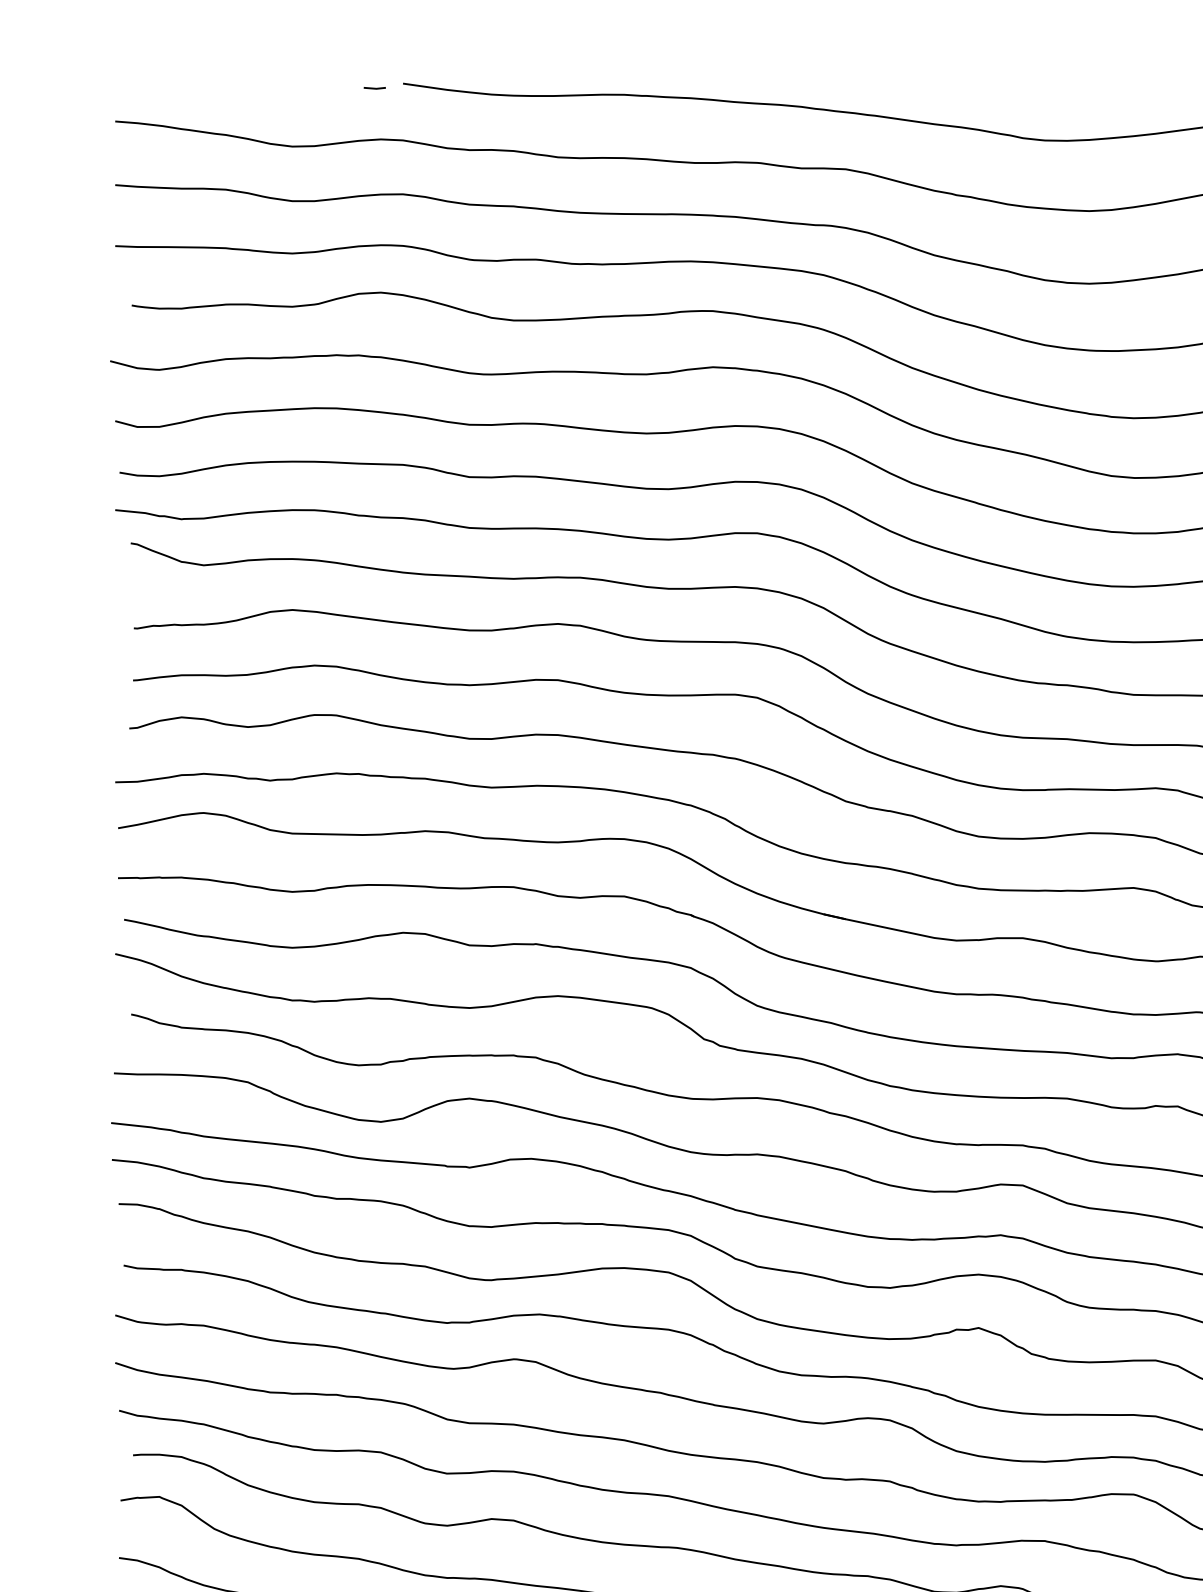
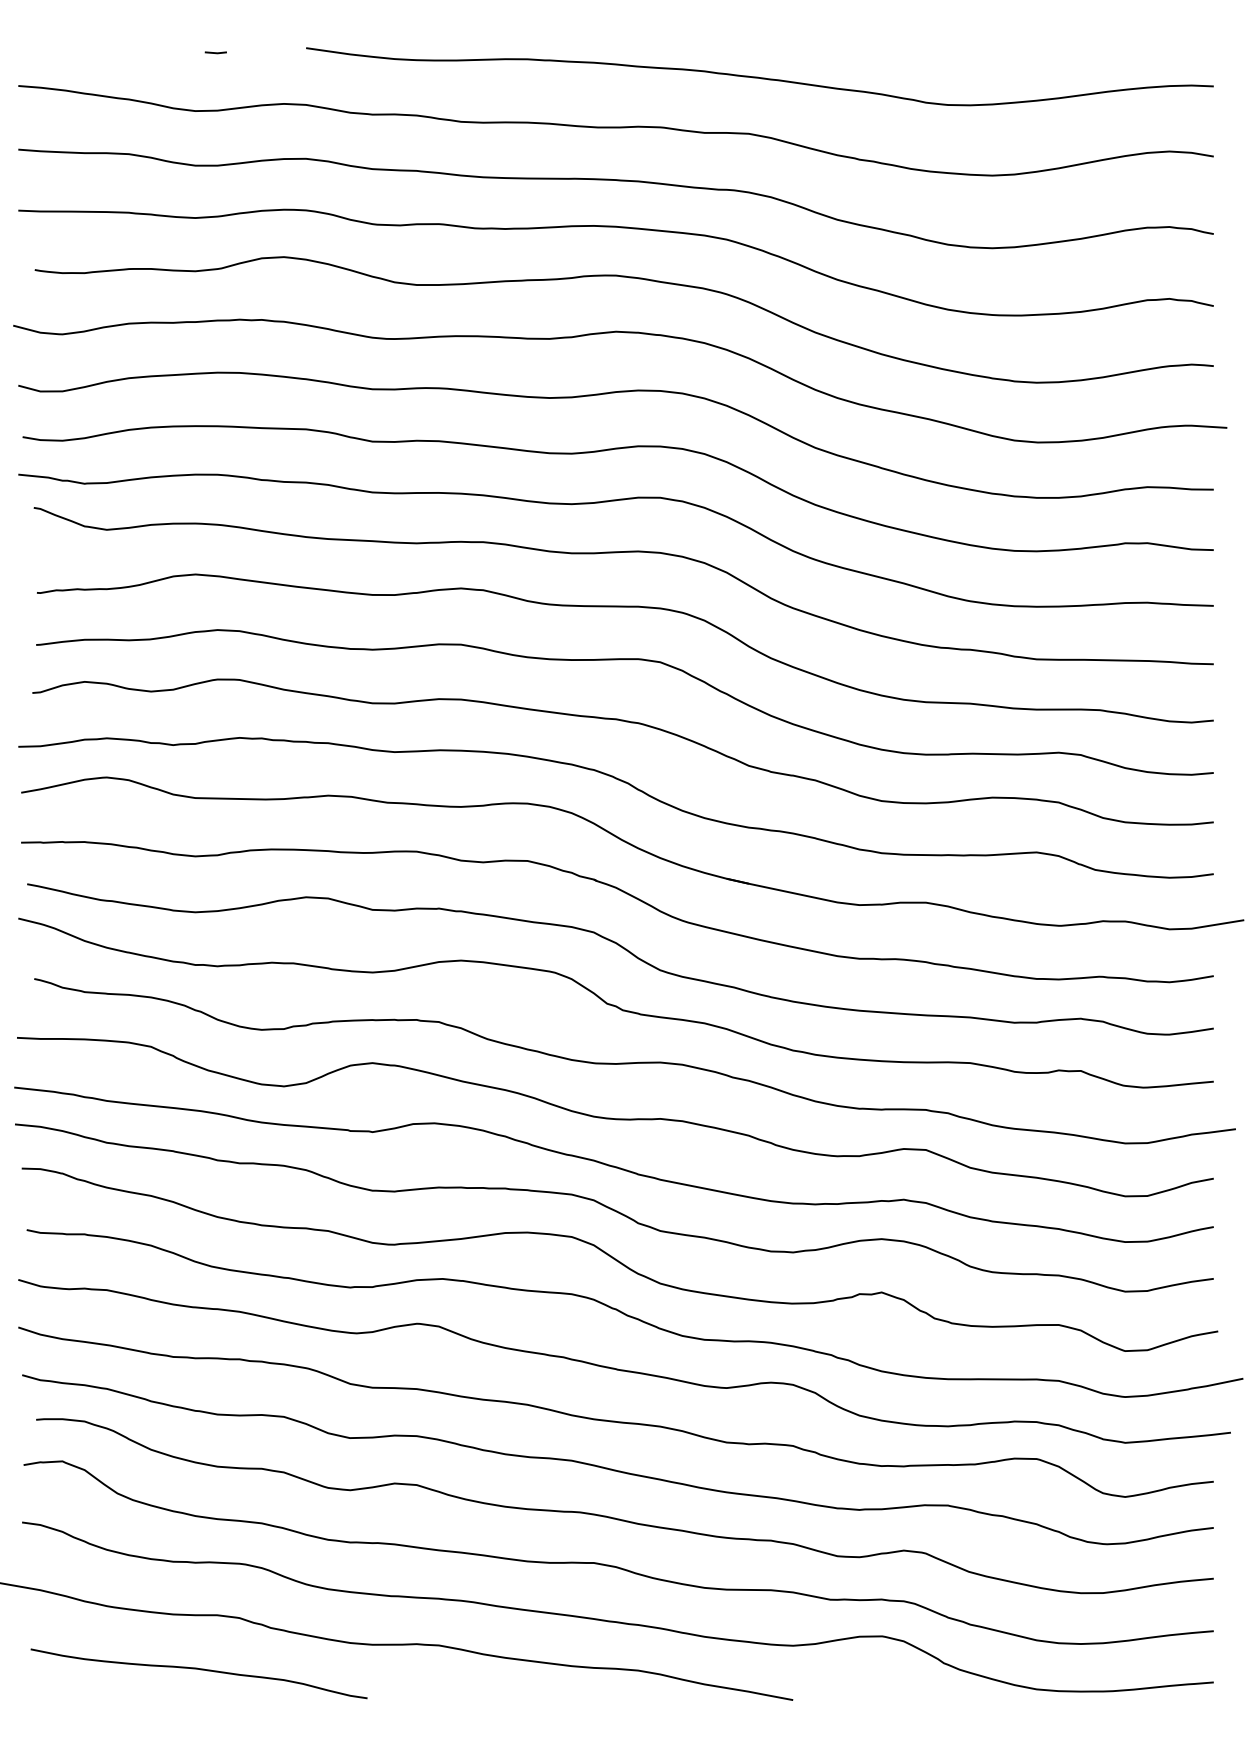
line: (374, 88) -> (215, 52), moved

